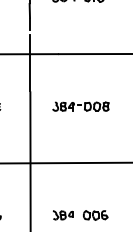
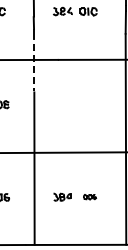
line: (30, 63) -> (34, 67), solid -> dashed
part: (81, 106) -> (77, 104), removed
part: (95, 214) -> (89, 196), size x0.6

